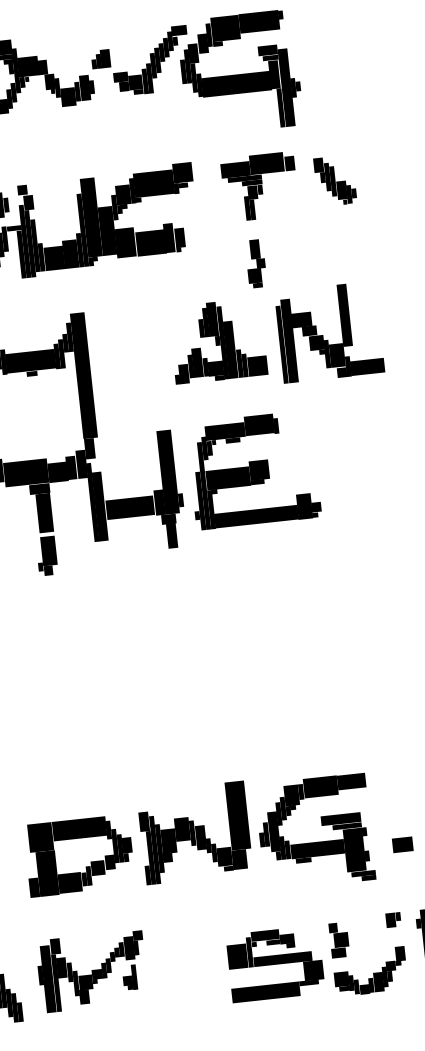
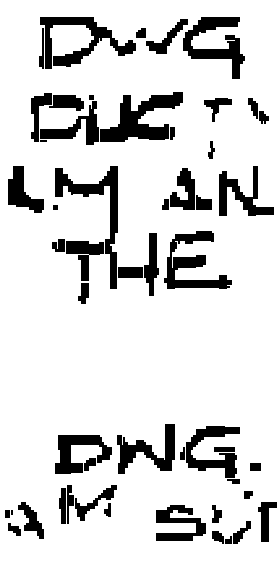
part: (259, 186) -> (217, 109), size x0.7
part: (254, 262) -> (210, 149), size x0.7
part: (393, 918) -> (248, 494), moved
part: (91, 971) -> (87, 504), moved

